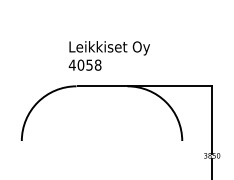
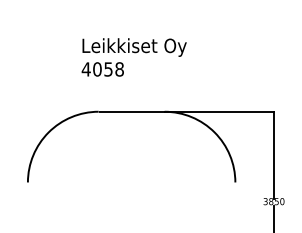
text: (108, 55) -> (133, 57), moved

